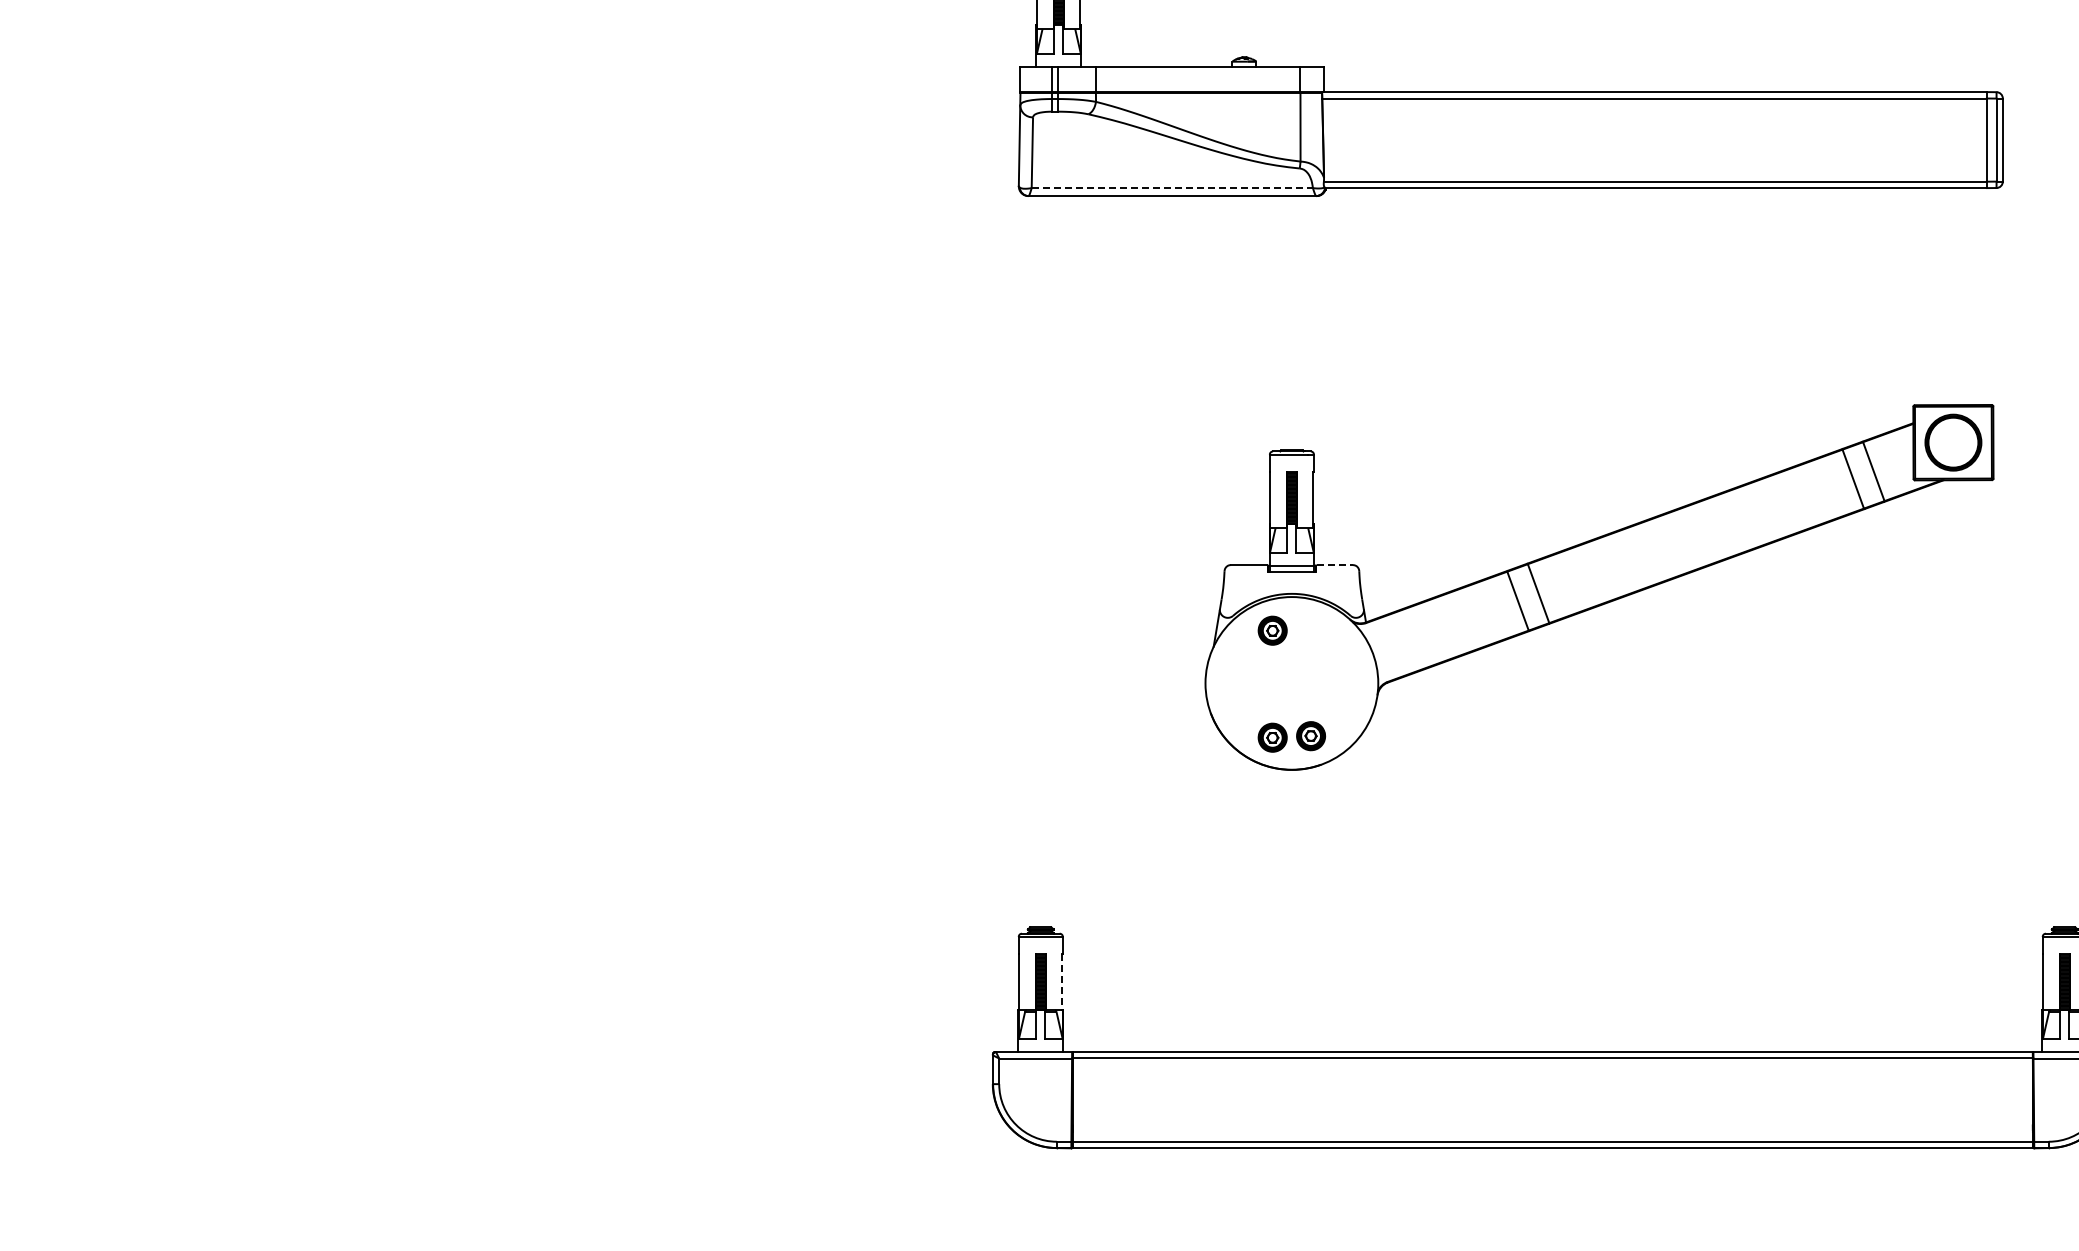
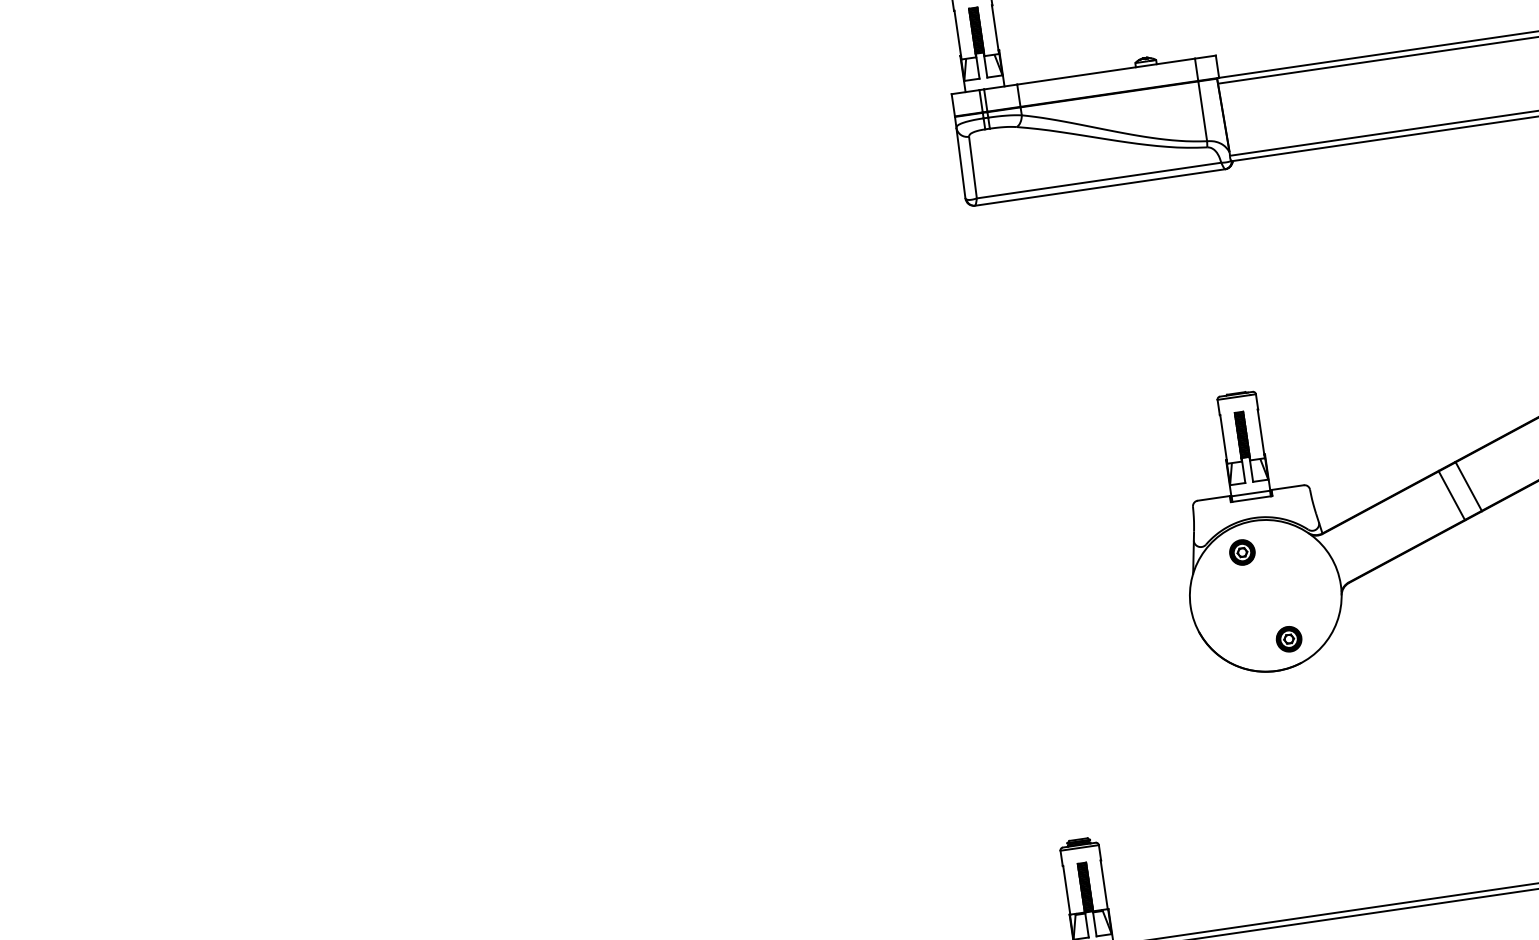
line: (1172, 188) -> (1099, 180), dashed -> solid
line: (1335, 565) -> (1288, 487), dashed -> solid
part: (1272, 737) -> (1255, 645), removed
line: (1062, 982) -> (1104, 884), dashed -> solid

